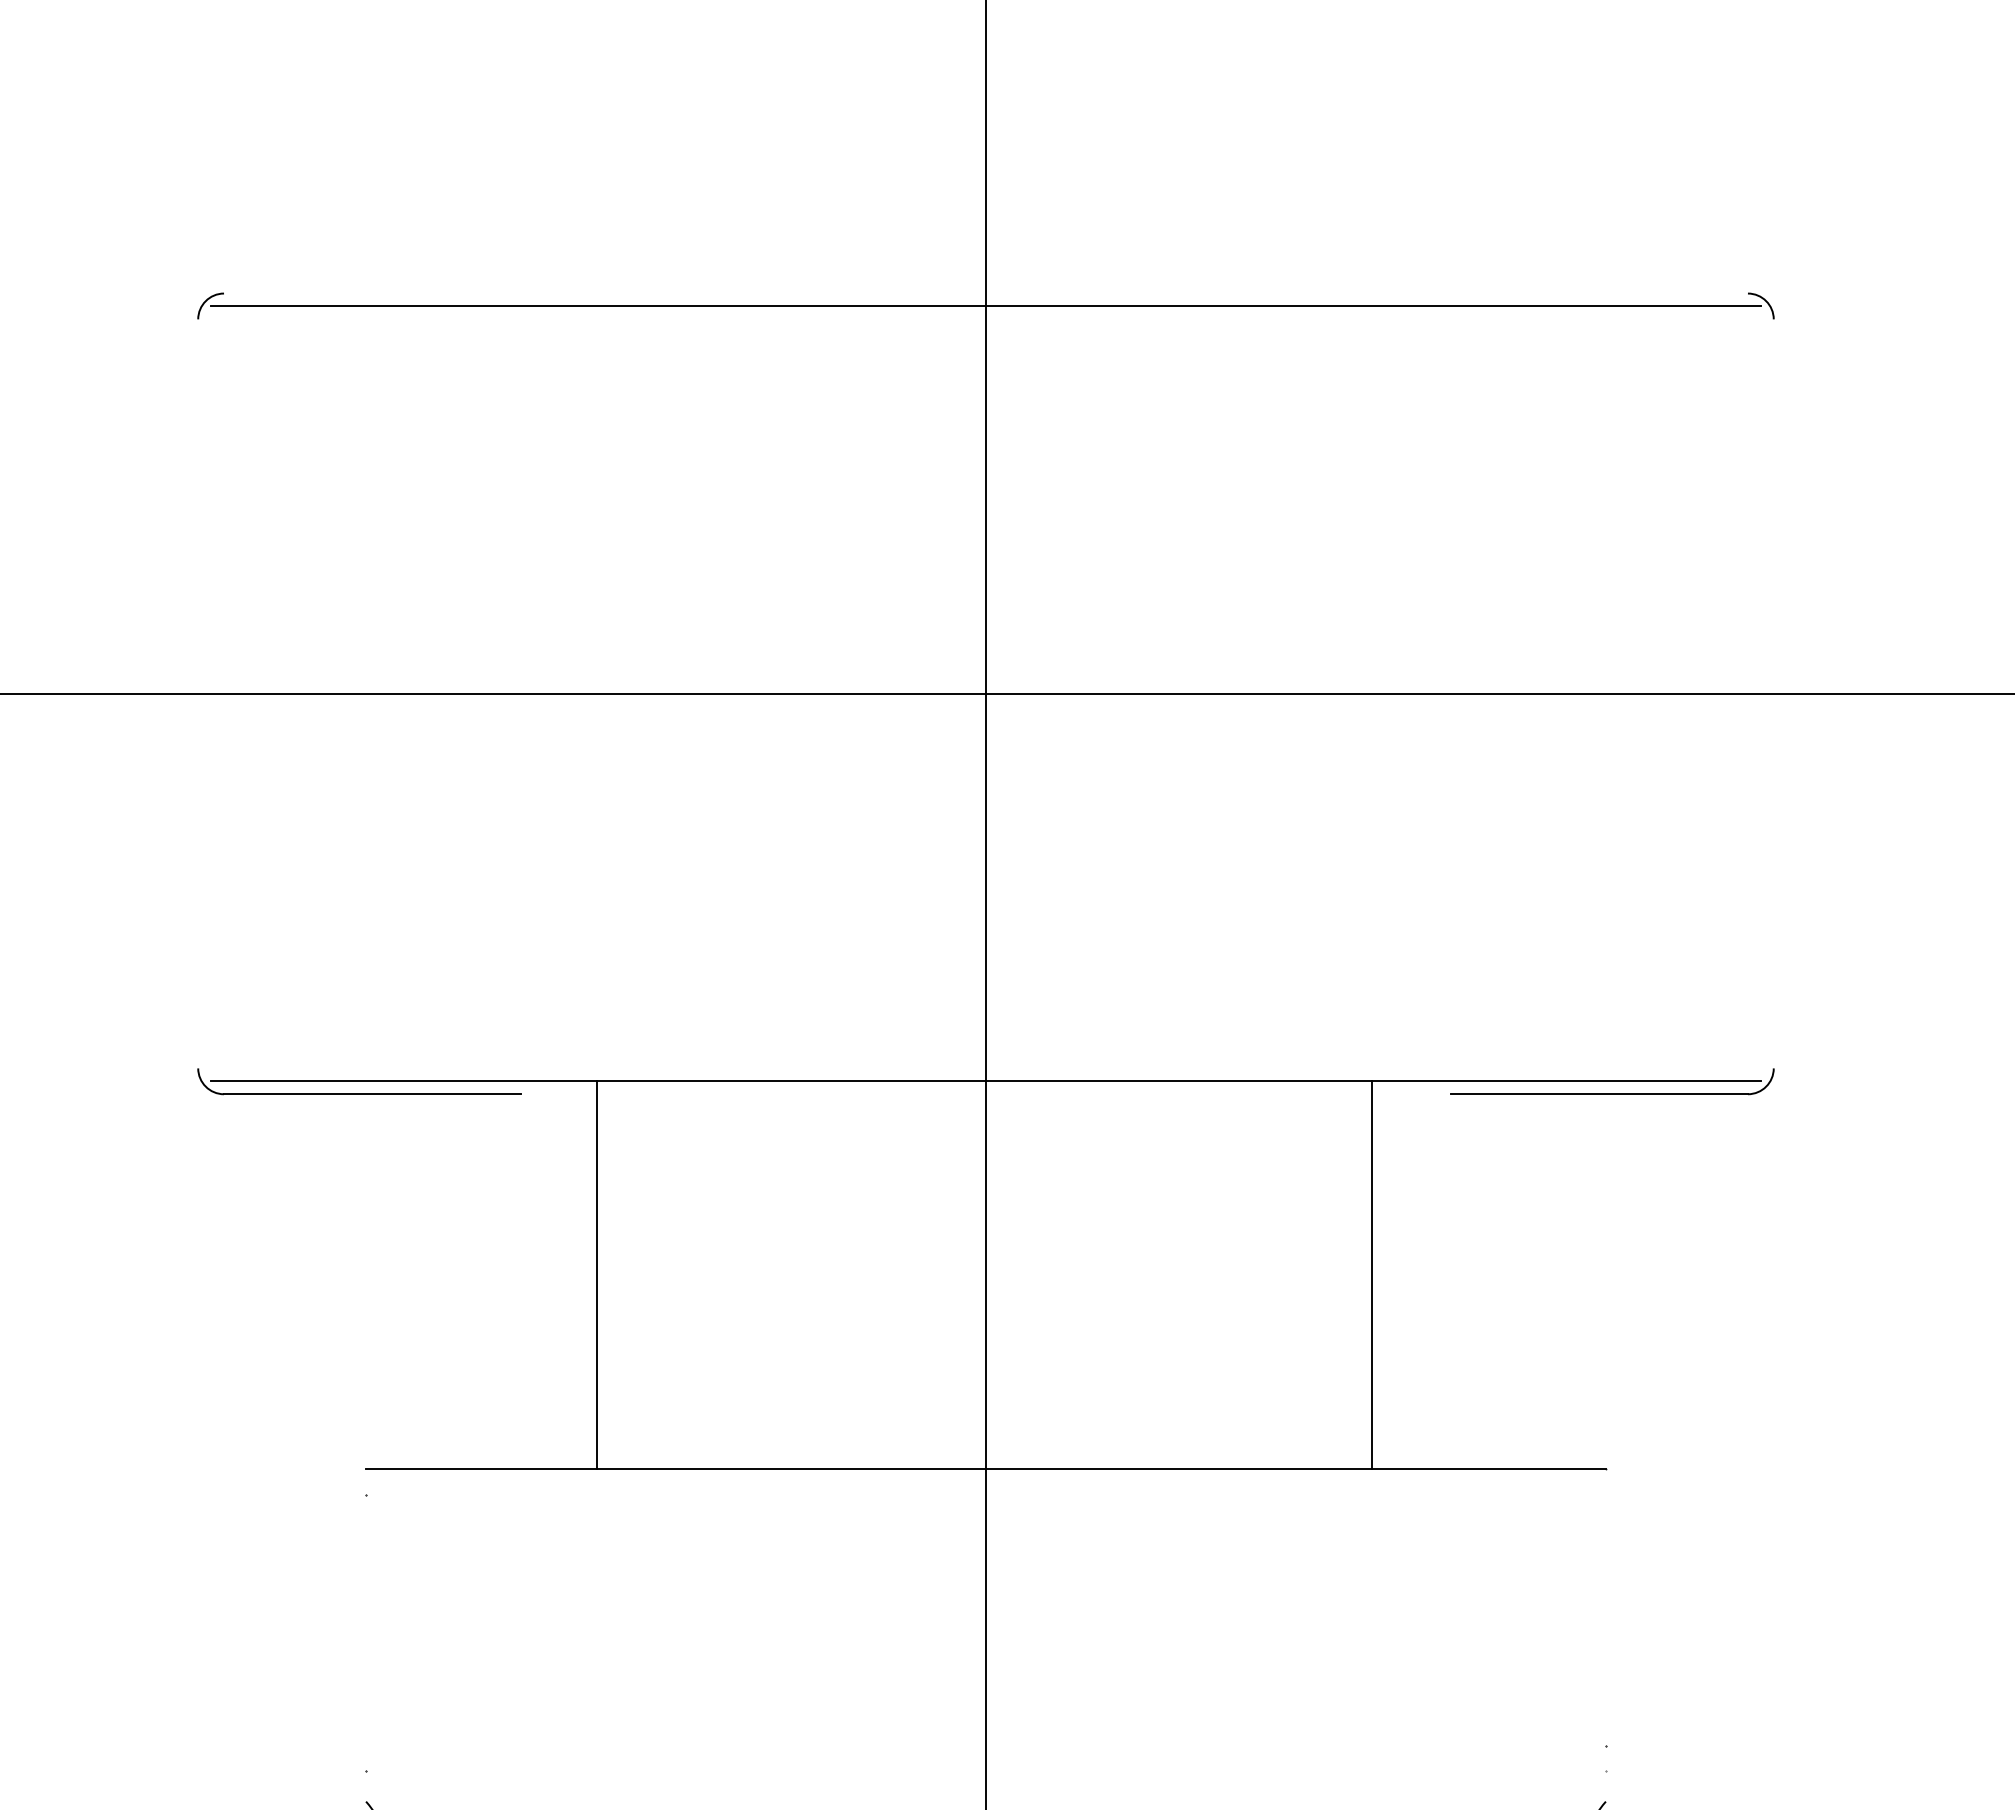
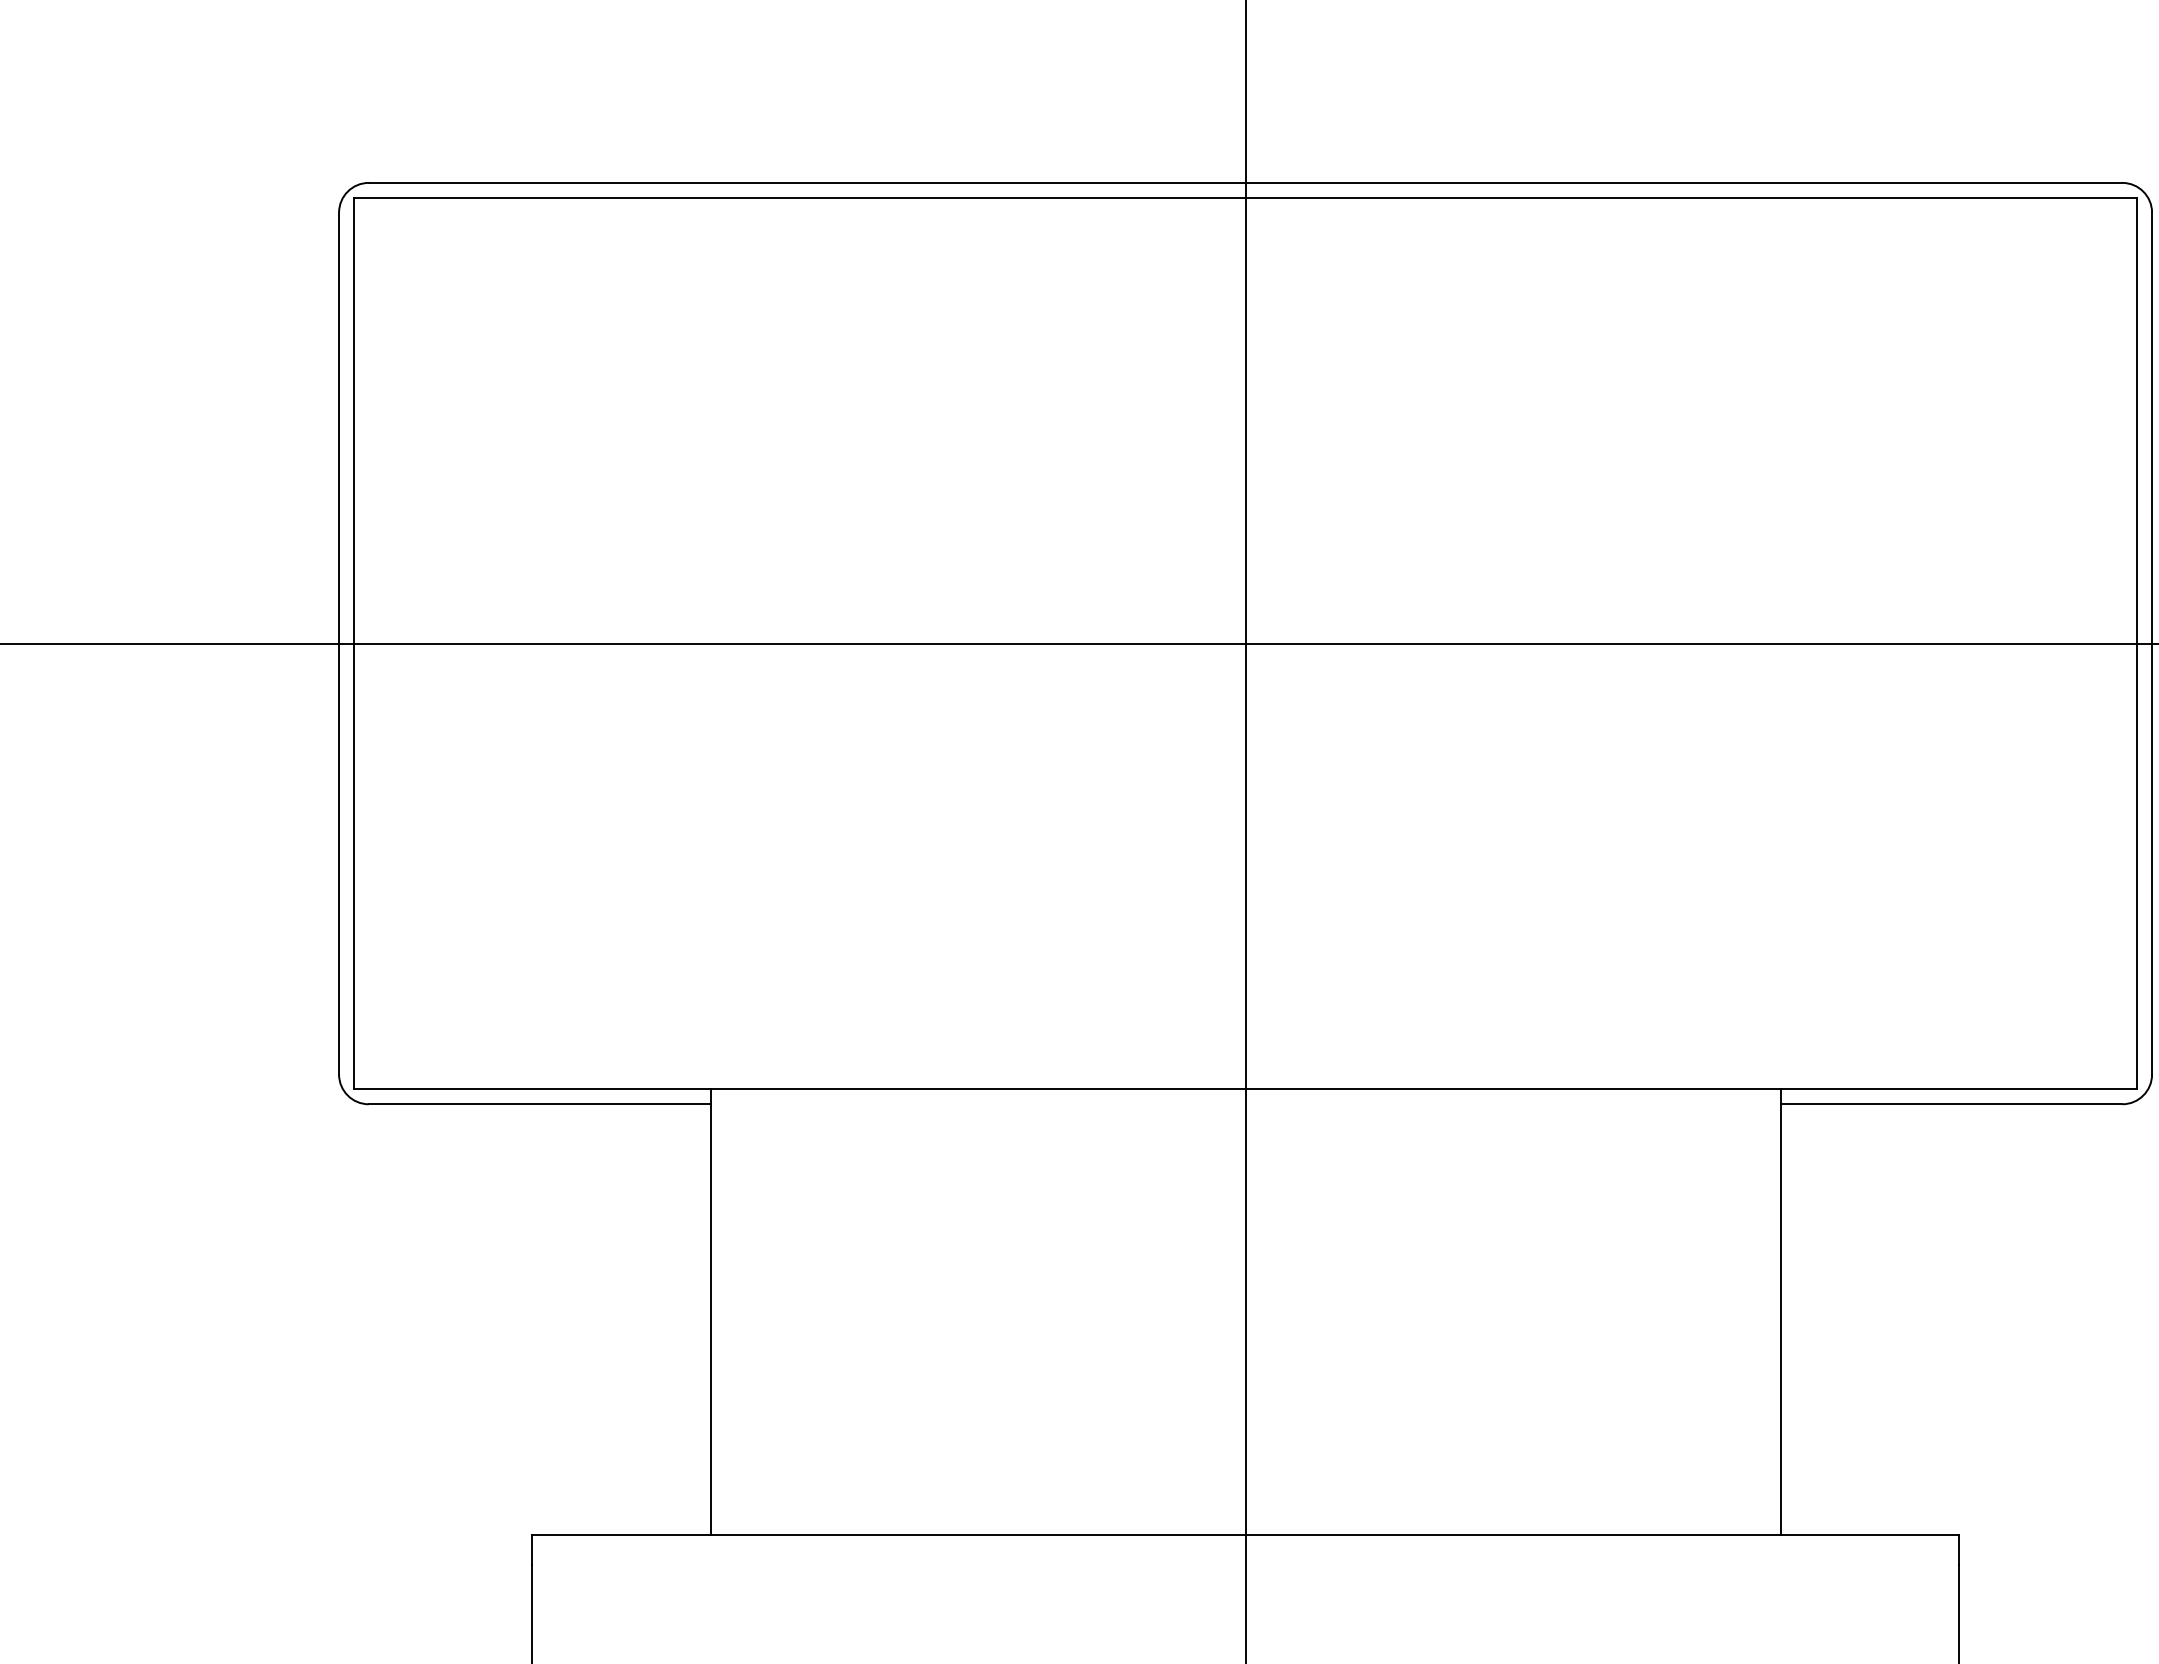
line: (985, 293) -> (1244, 182), added
line: (198, 693) -> (339, 643), added
line: (211, 693) -> (354, 643), added
line: (1760, 693) -> (2136, 643), added
line: (1773, 693) -> (2151, 643), added
line: (597, 1274) -> (711, 1311), moved
line: (1371, 1274) -> (1780, 1311), moved

